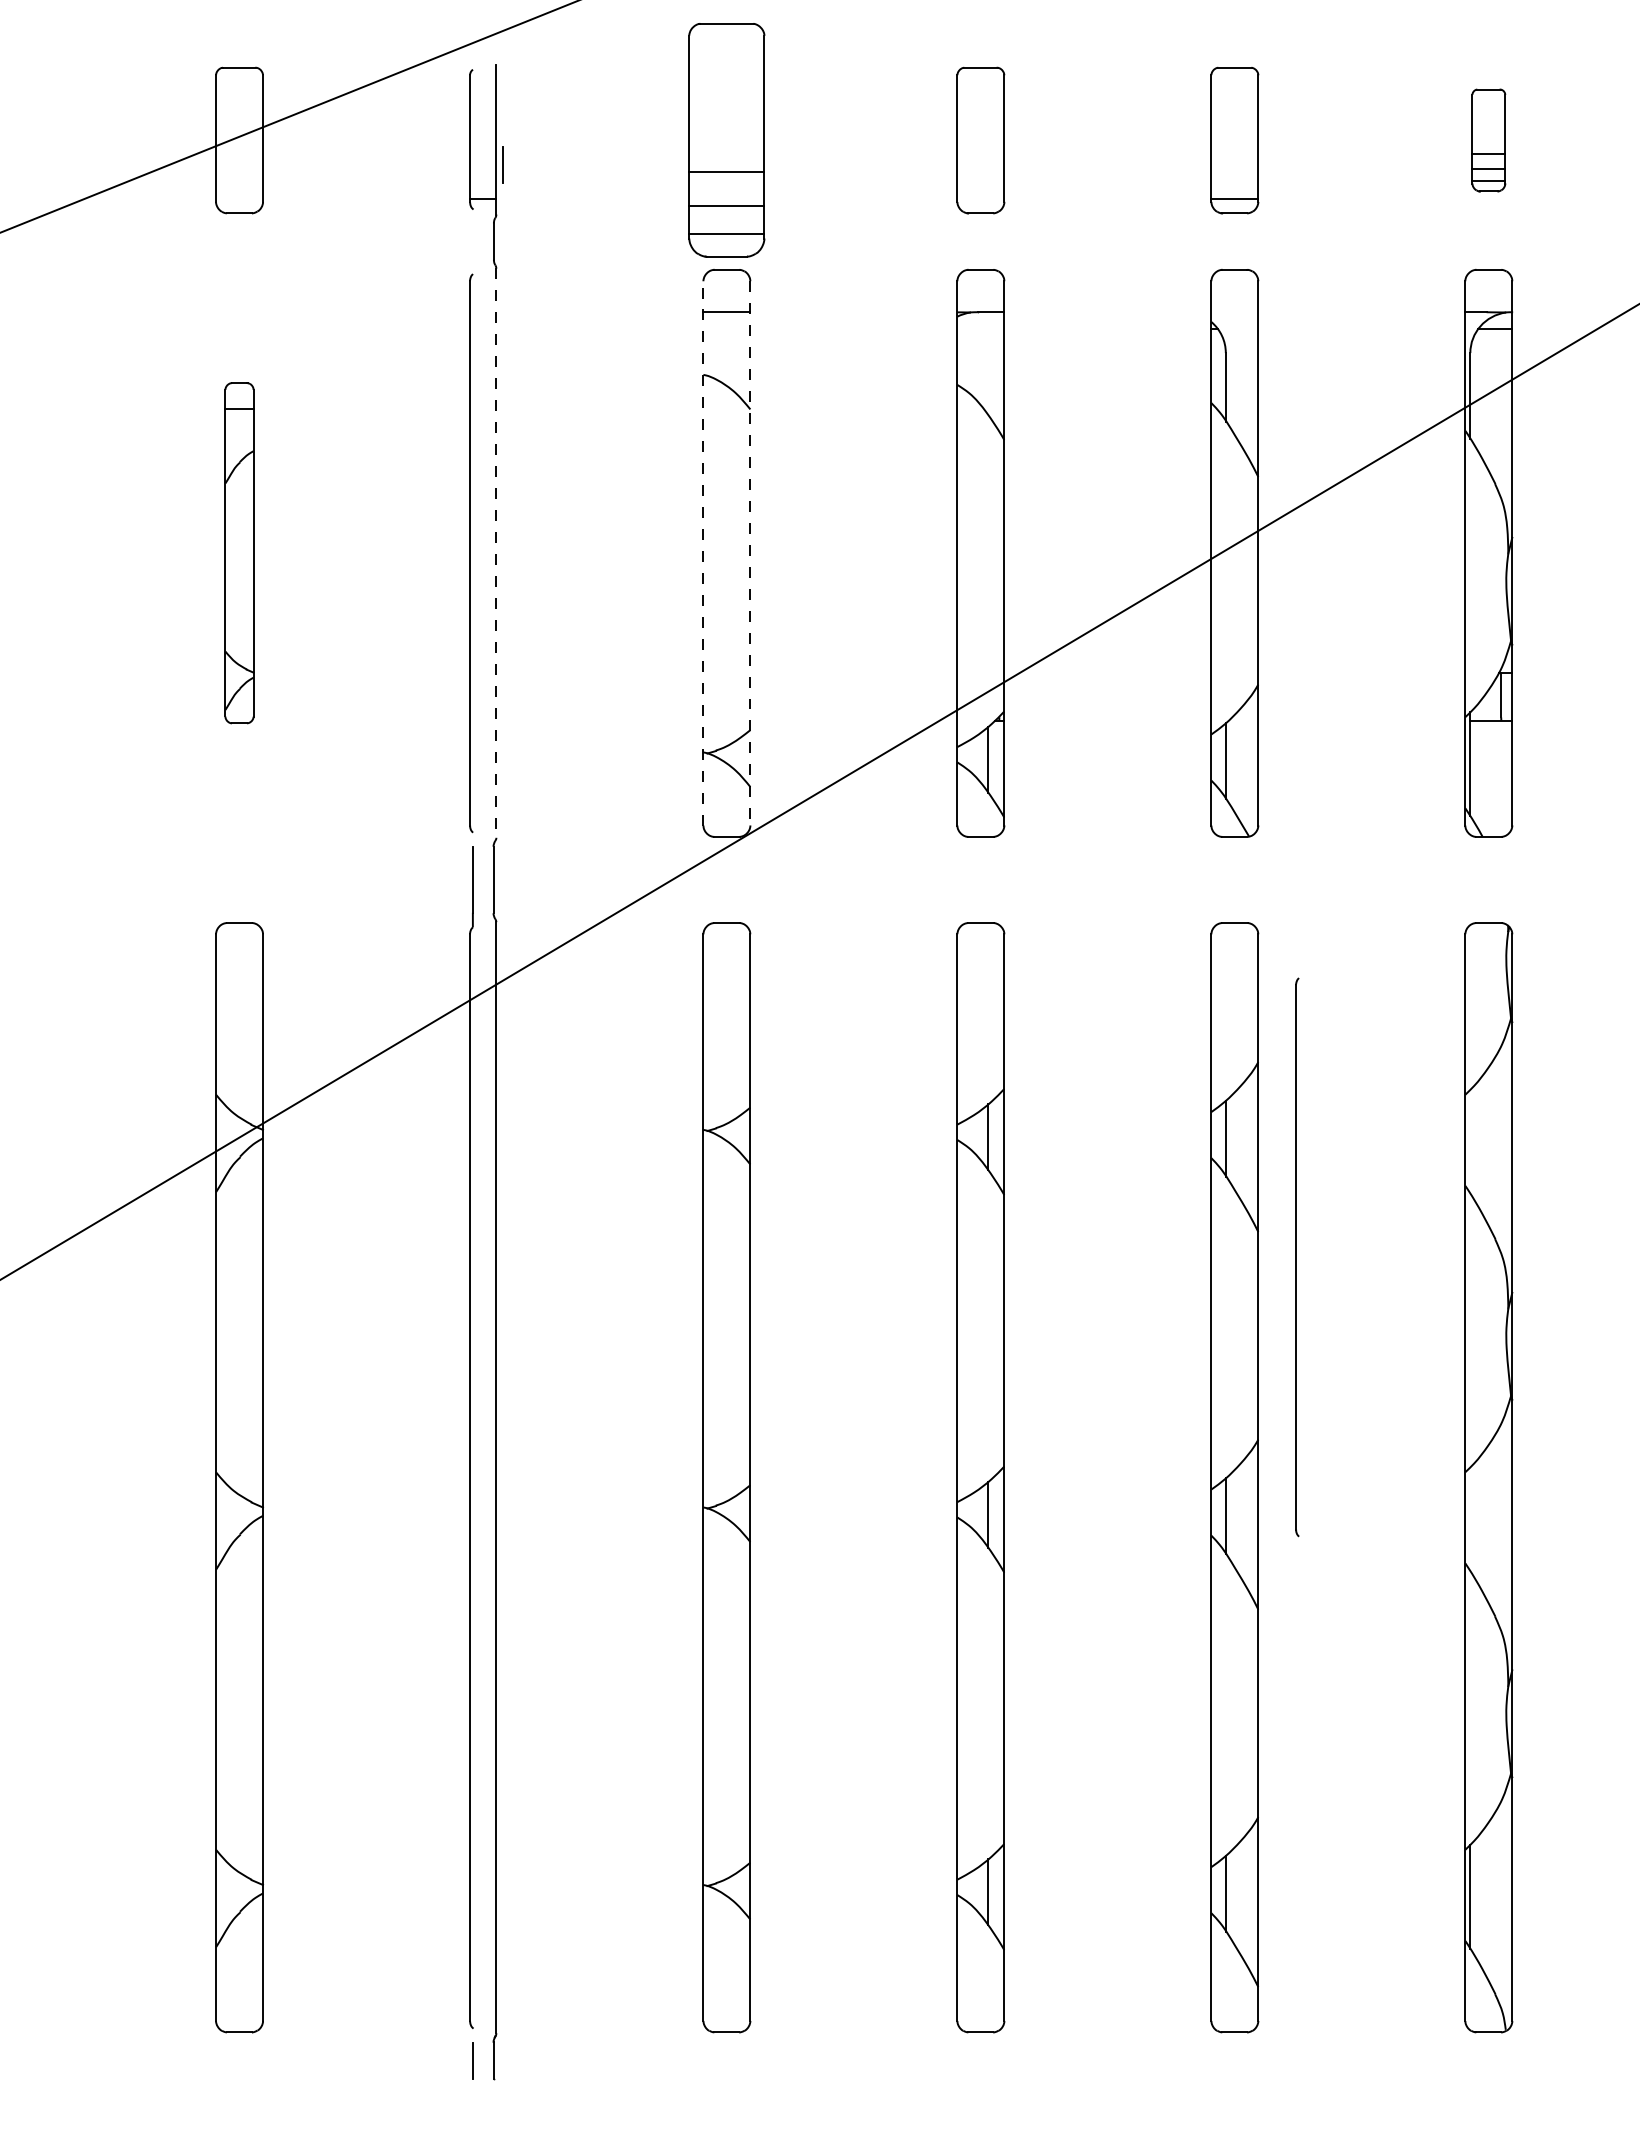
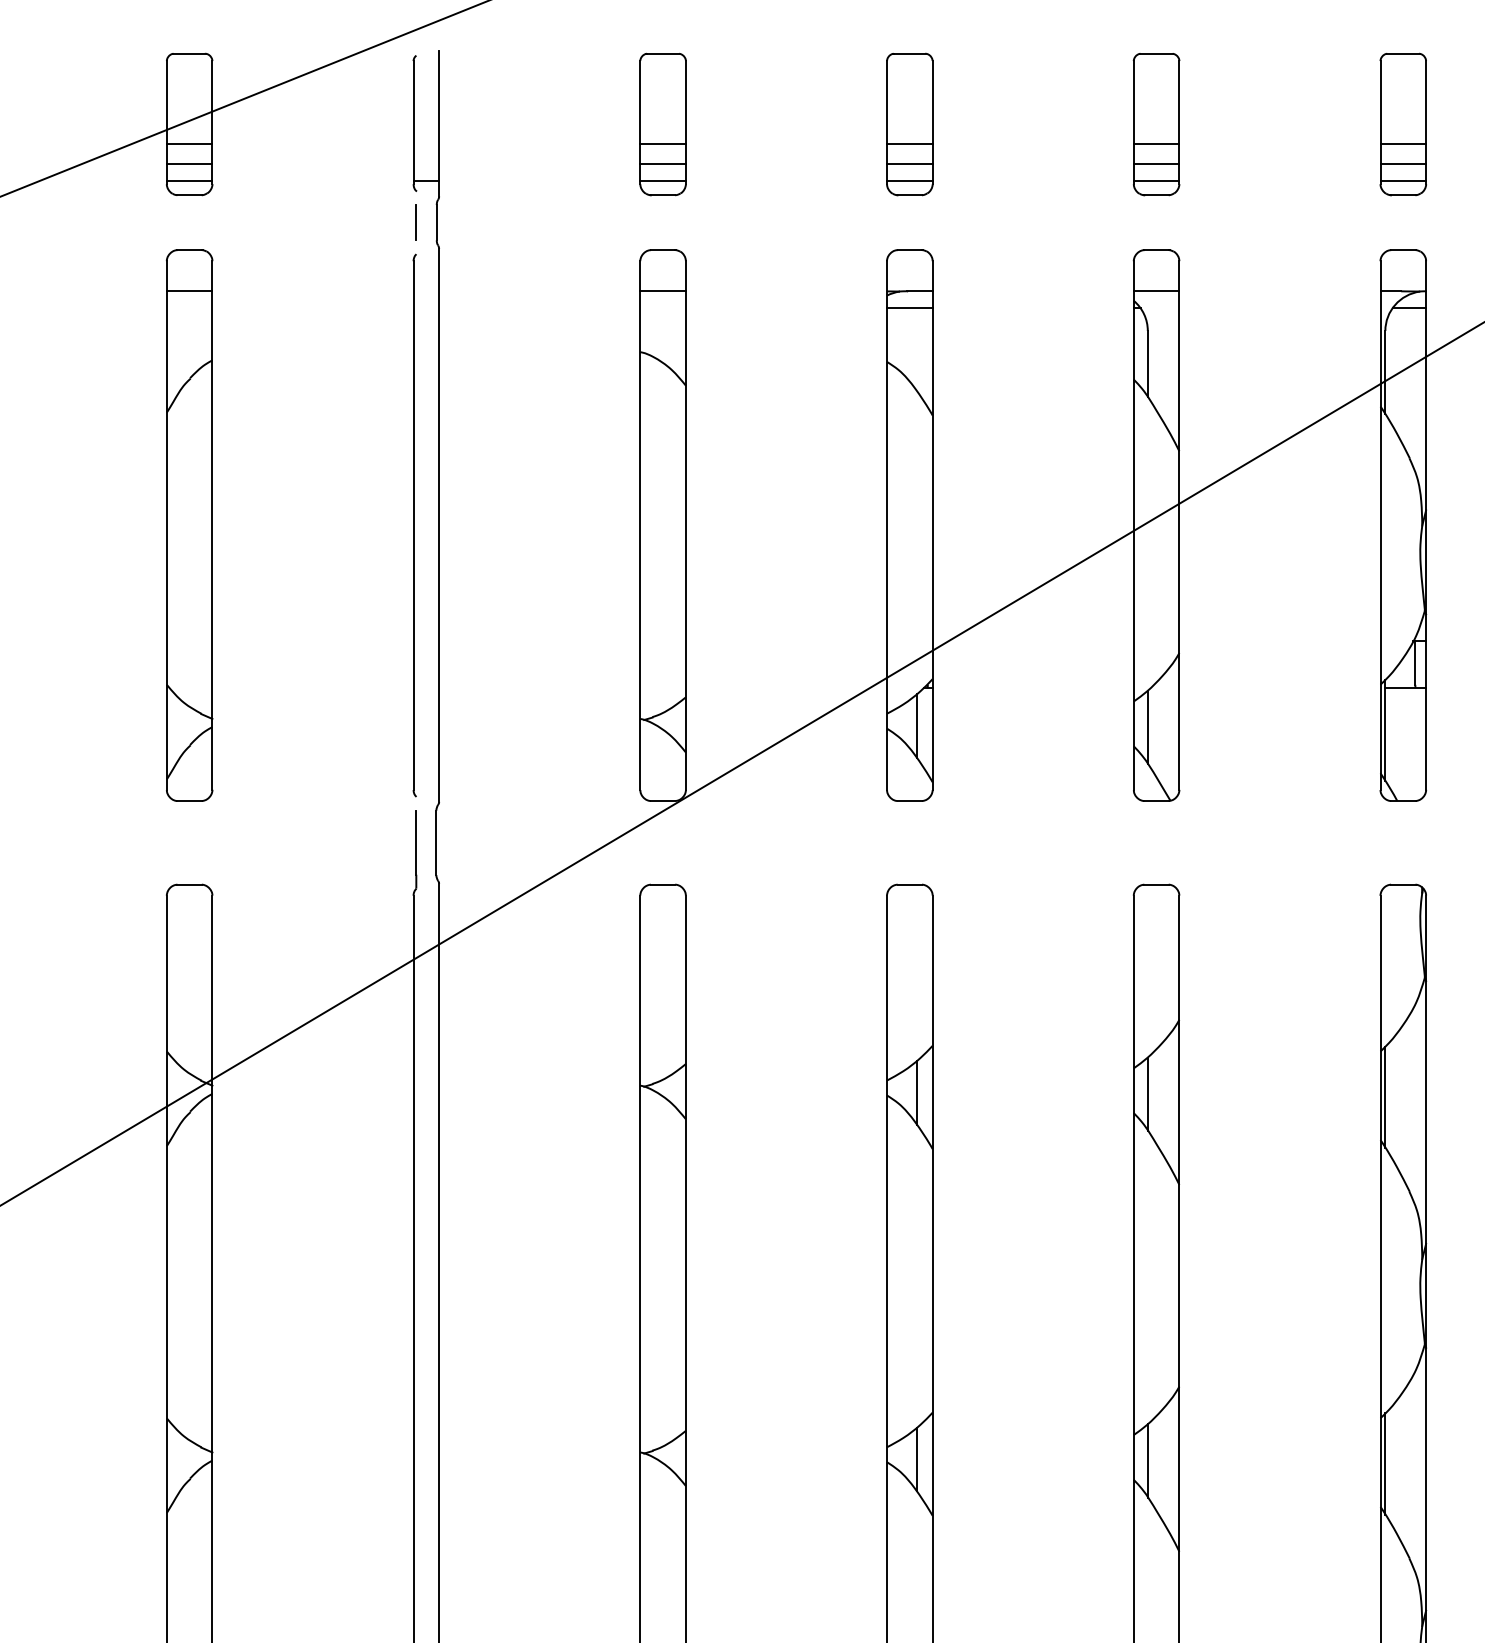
part: (726, 140) -> (662, 124), size x0.62
part: (1488, 140) -> (1403, 124), size x1.43
line: (239, 160) -> (189, 143), added
line: (980, 160) -> (909, 143), added
line: (1234, 160) -> (1156, 143), added
line: (502, 164) -> (415, 222), moved
line: (239, 181) -> (189, 164), added
line: (980, 181) -> (909, 164), added
line: (1234, 181) -> (1156, 164), added
line: (239, 199) -> (189, 181), added
line: (980, 199) -> (909, 181), added
line: (1234, 312) -> (1156, 291), added
line: (980, 329) -> (909, 308), added
part: (239, 552) -> (189, 524), size x1.67
line: (703, 552) -> (640, 524), dashed -> solid
line: (496, 553) -> (439, 525), dashed -> solid
line: (750, 553) -> (686, 525), dashed -> solid
line: (1470, 1141) -> (1385, 1096), added
part: (1297, 1257) -> (1217, 1209), removed
line: (1470, 1519) -> (1385, 1464), added

